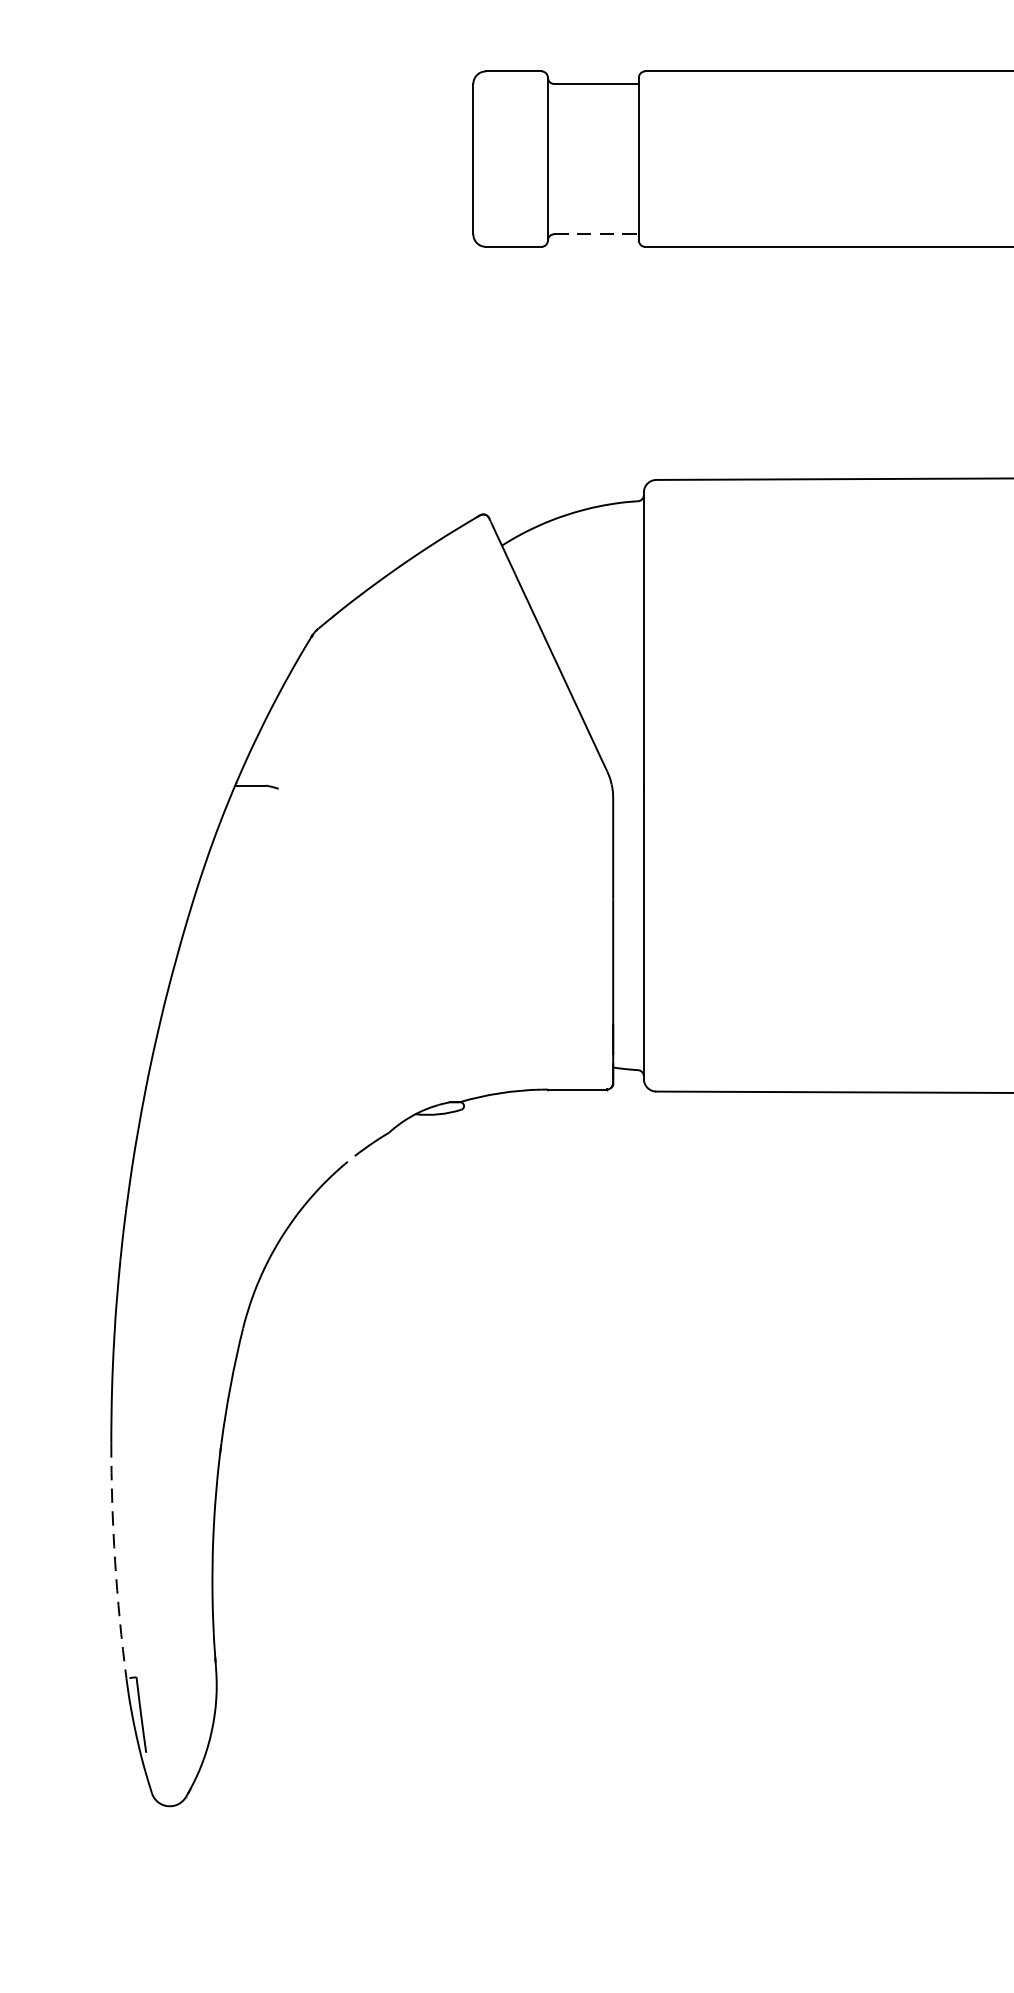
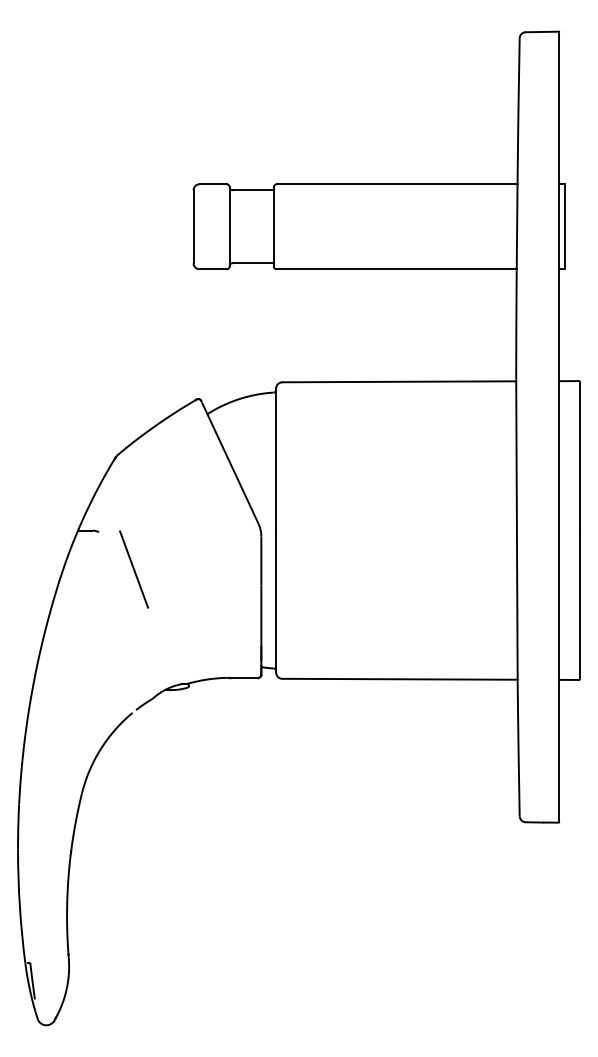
line: (597, 234) -> (253, 263), dashed -> solid
line: (349, 866) -> (133, 569), added
arc: (114, 1561) -> (19, 906), dashed -> solid

